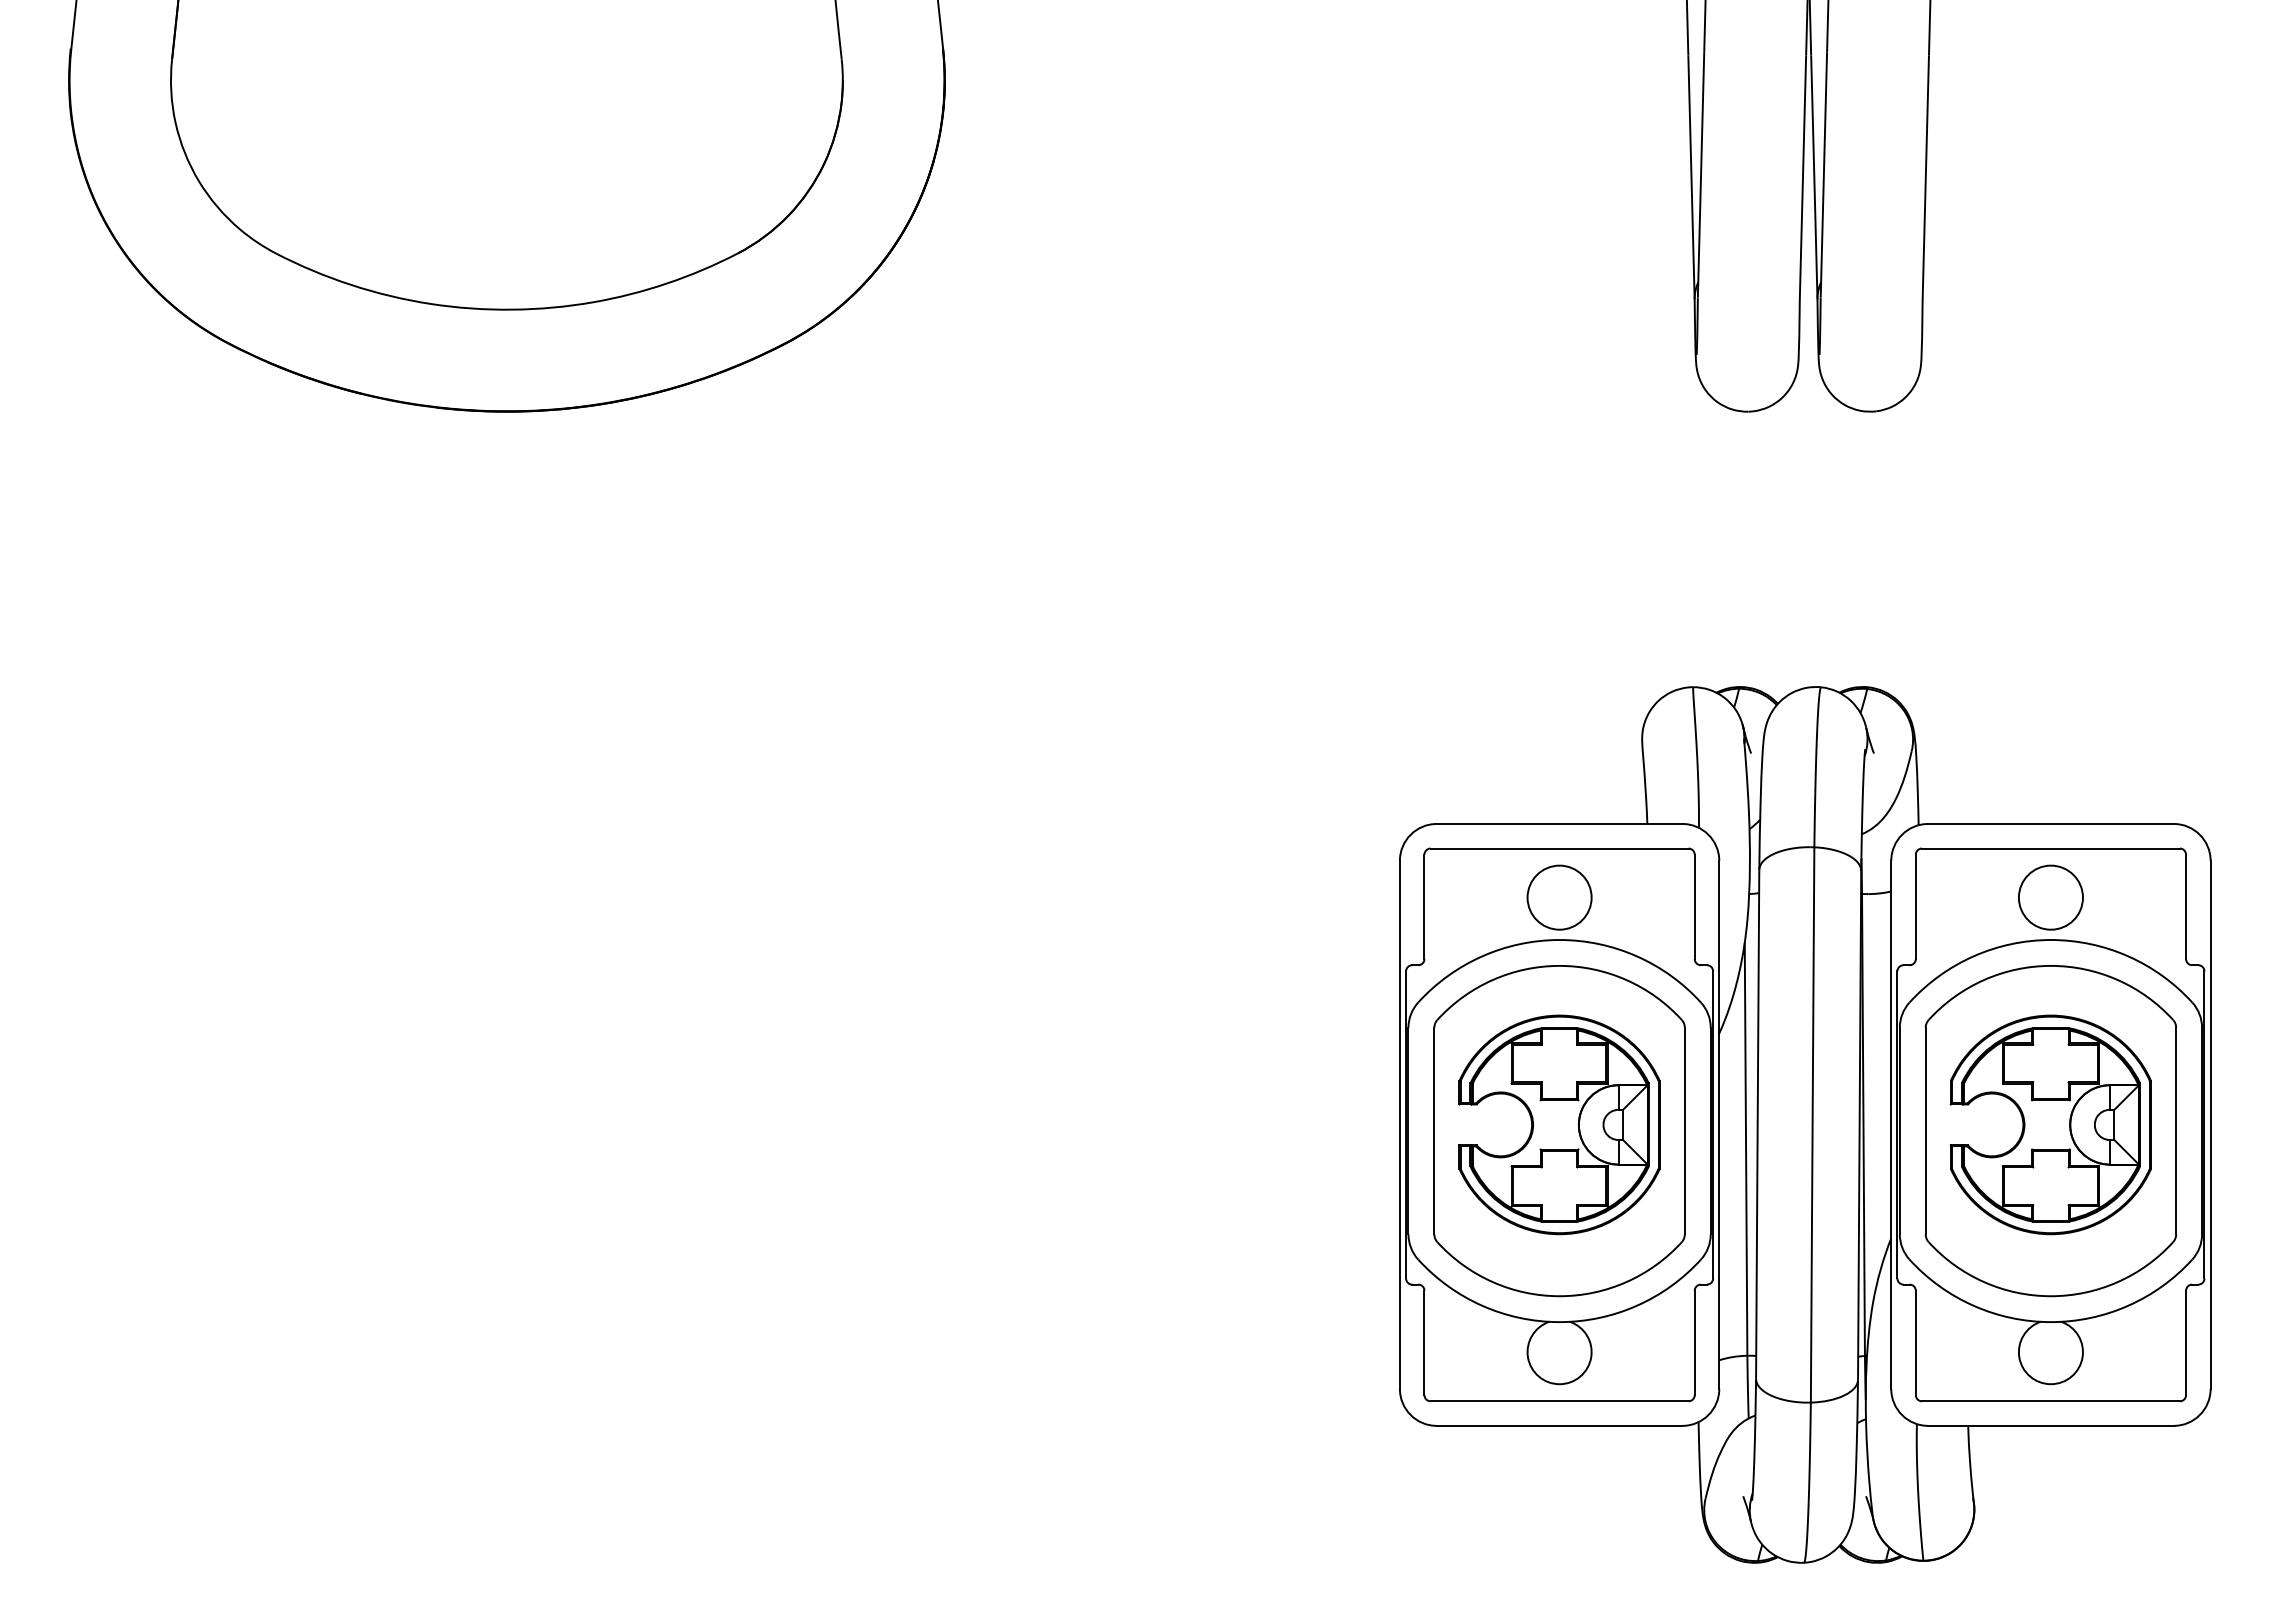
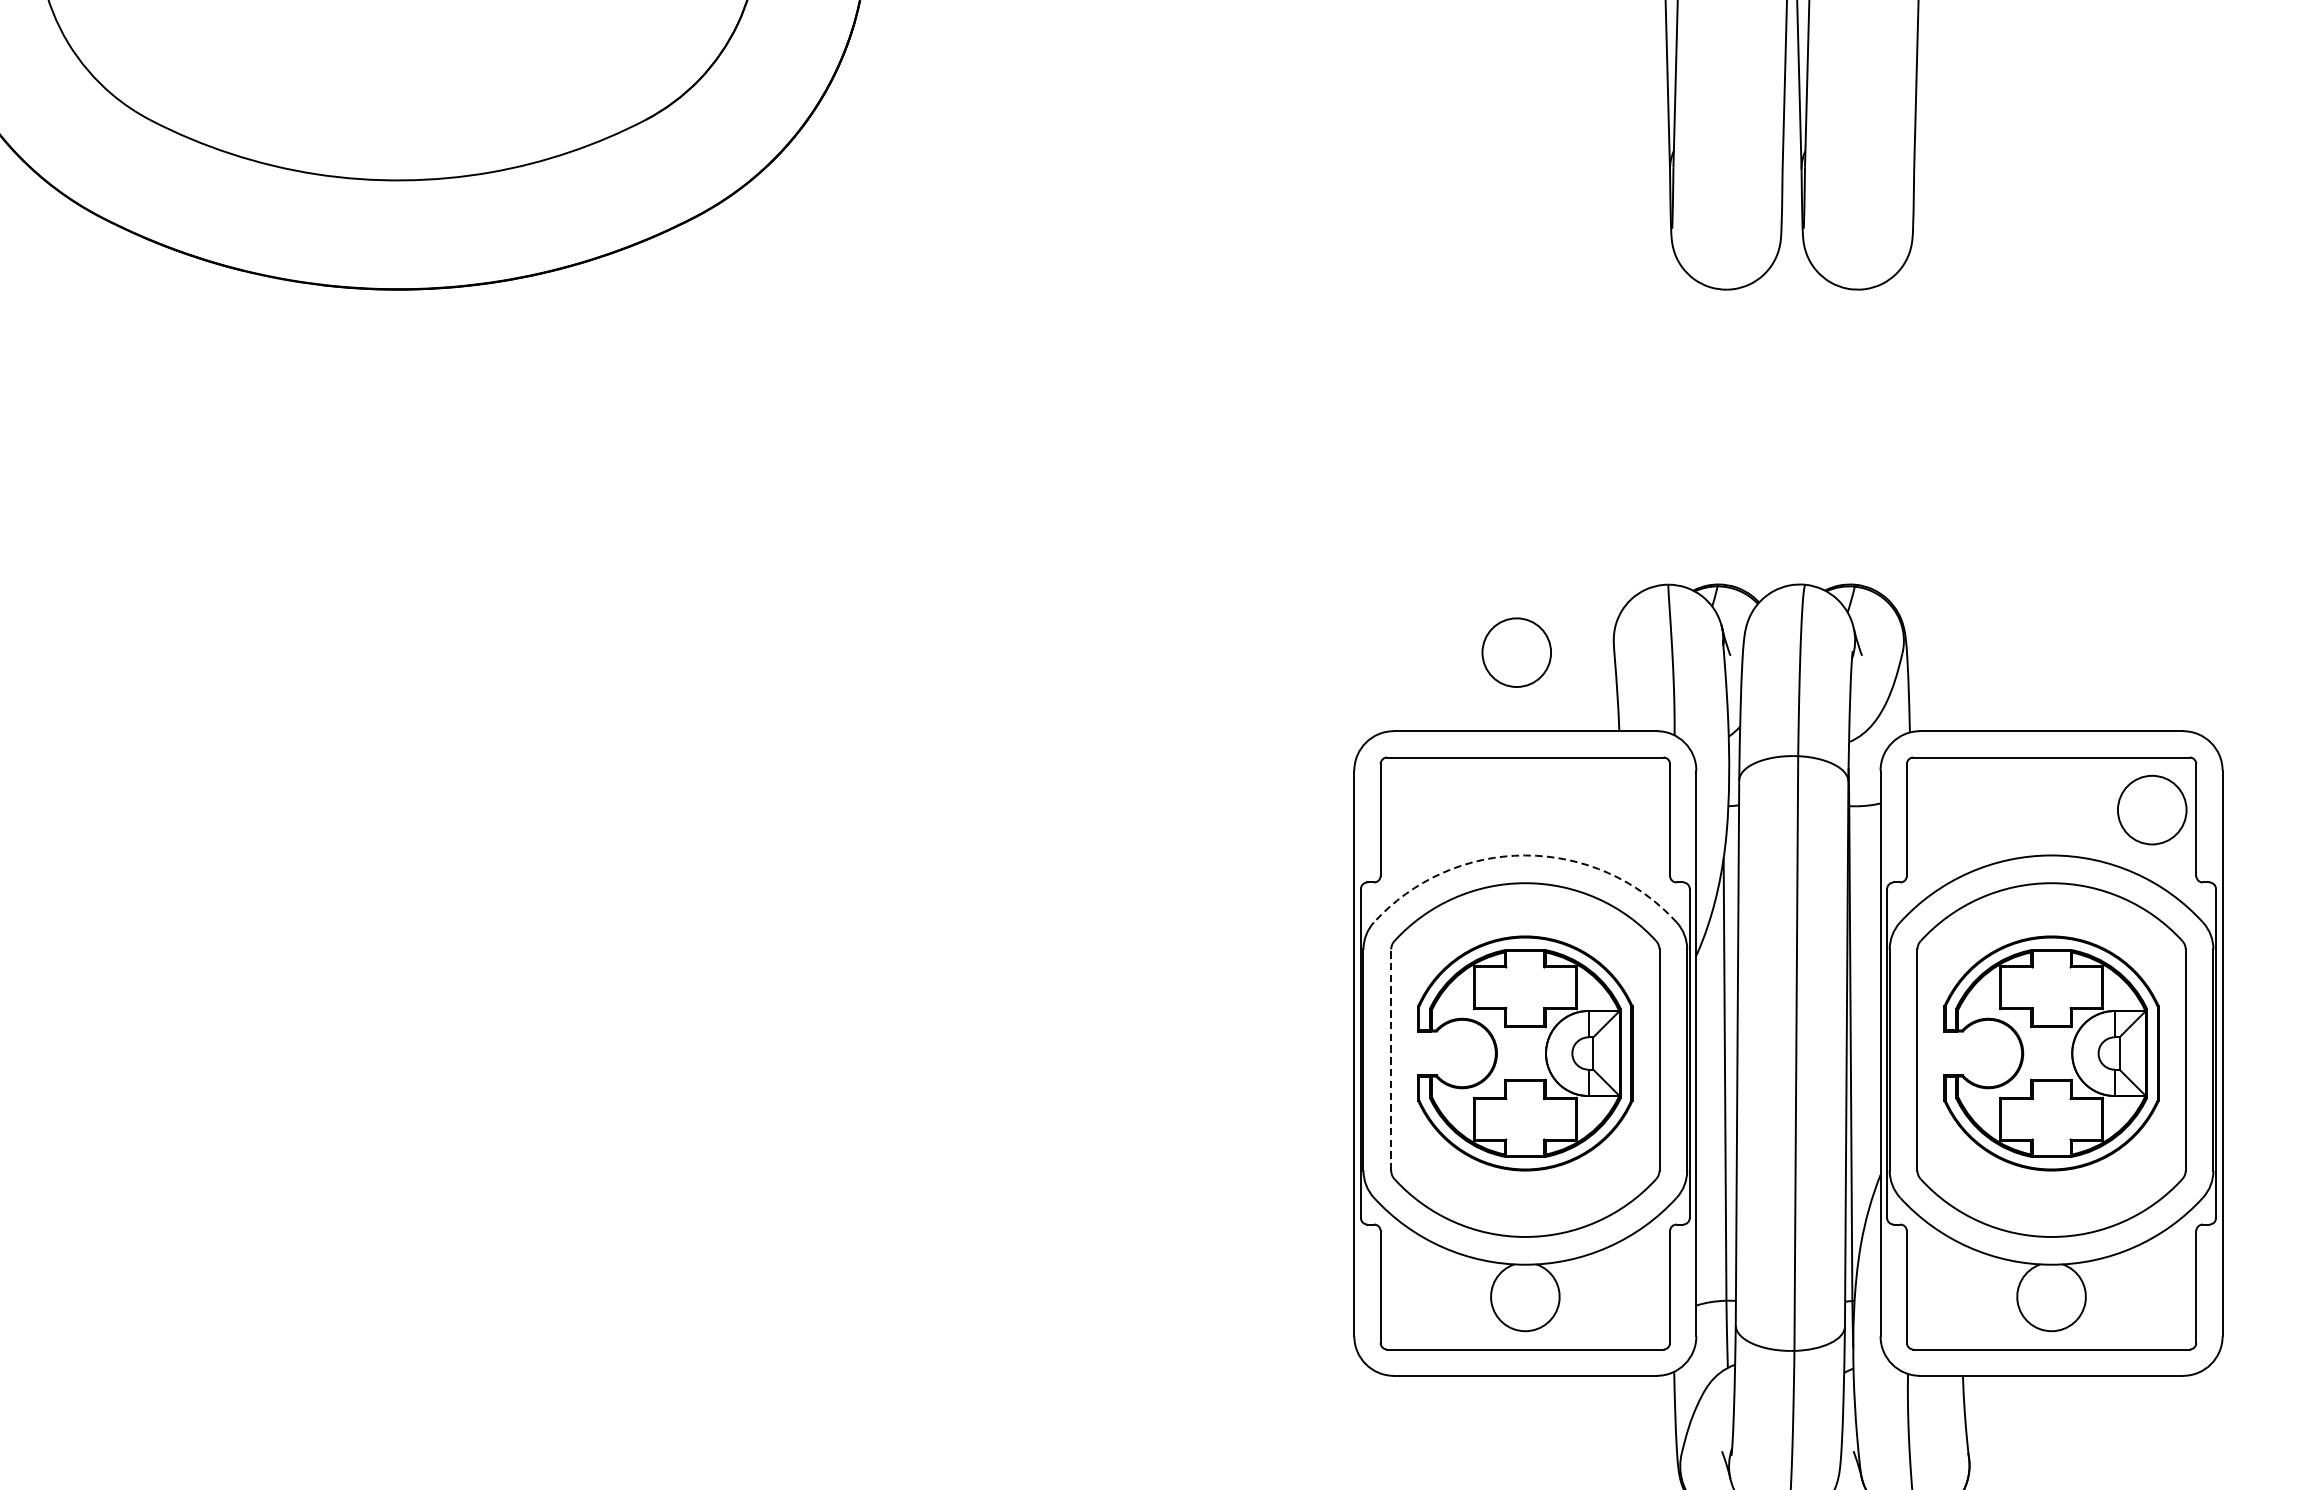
circle: (1559, 897) -> (1516, 652), moved
circle: (2050, 897) -> (2151, 809), moved
arc: (1559, 940) -> (1525, 855), solid -> dashed
line: (1434, 1130) -> (1391, 1059), solid -> dashed

